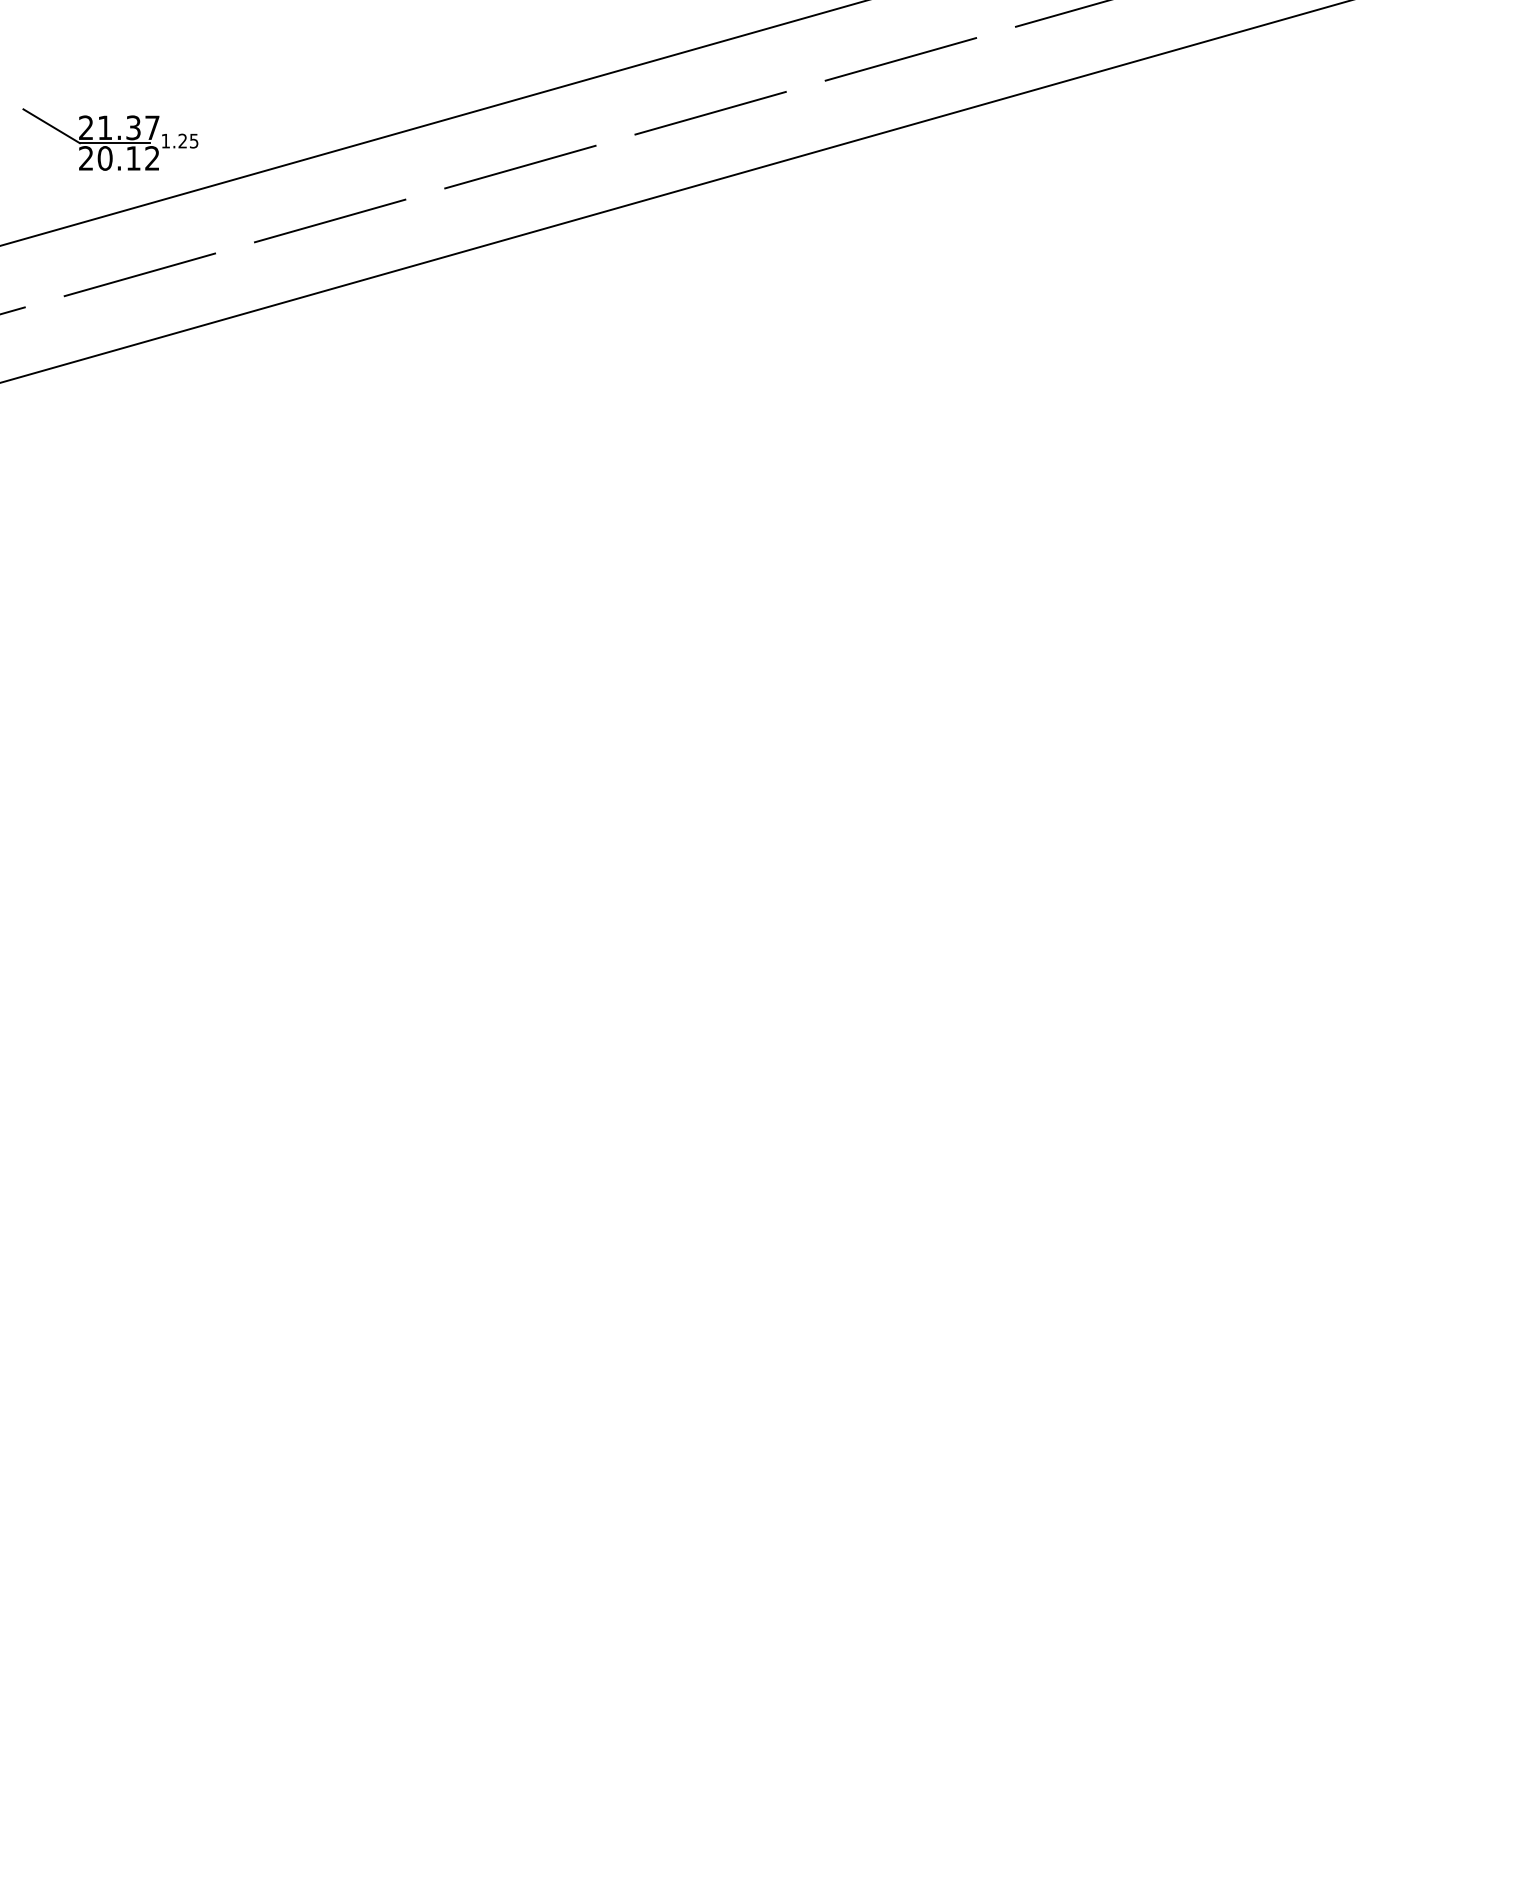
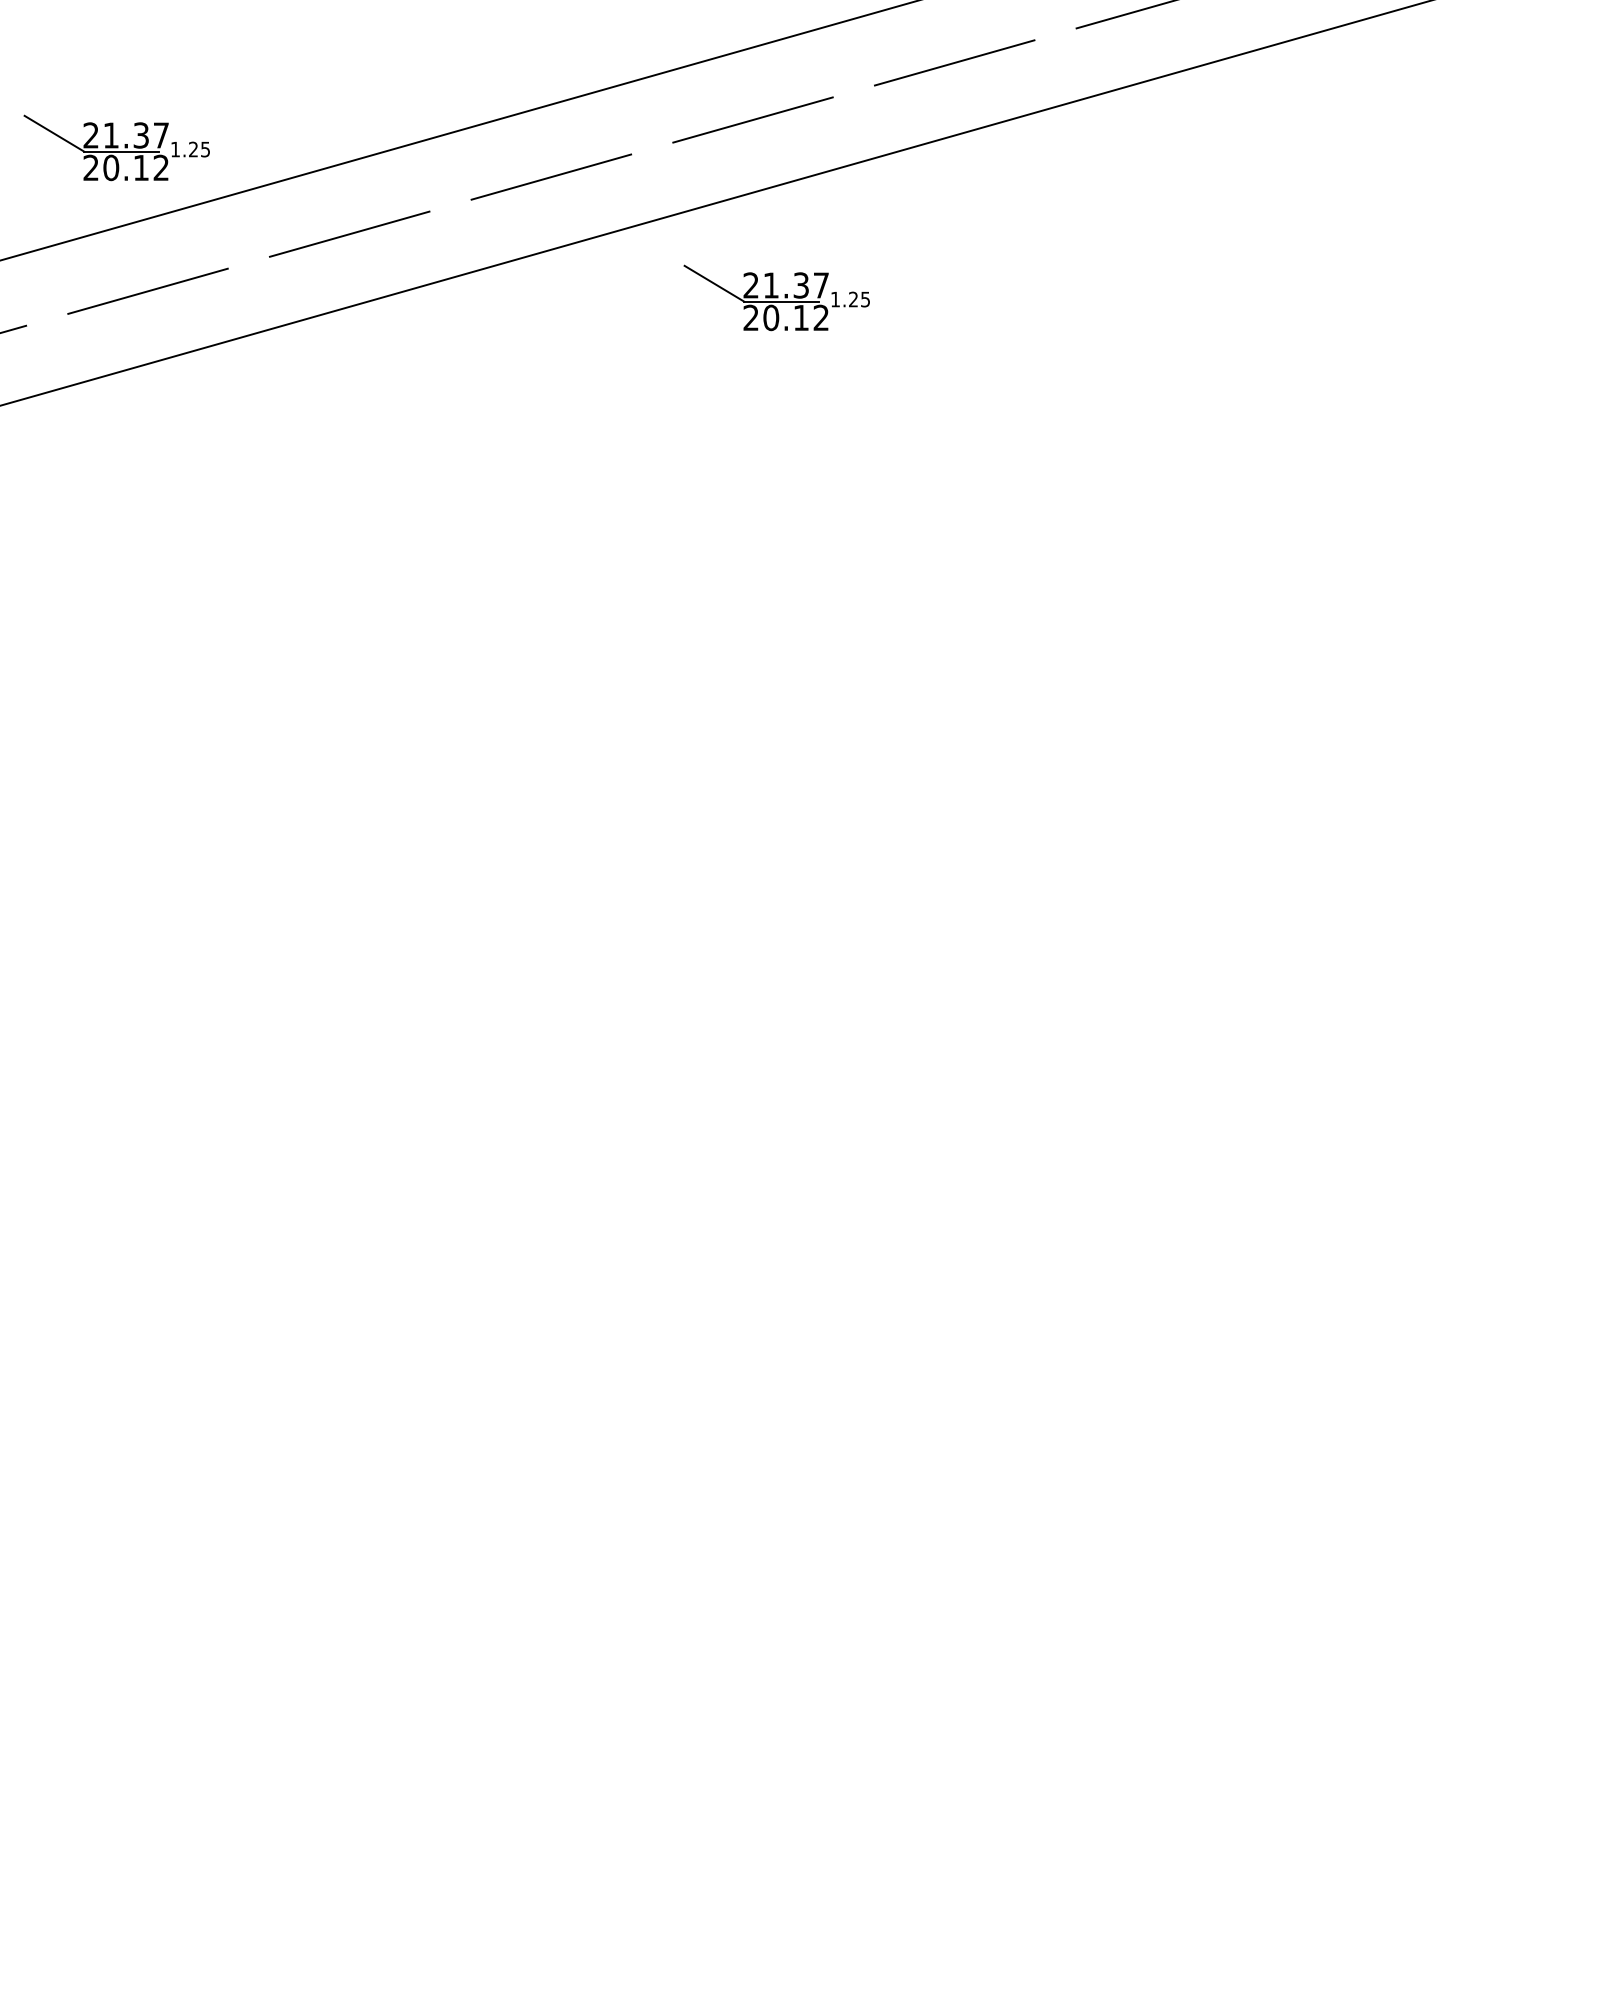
part: (732, 280) -> (776, 297), added

